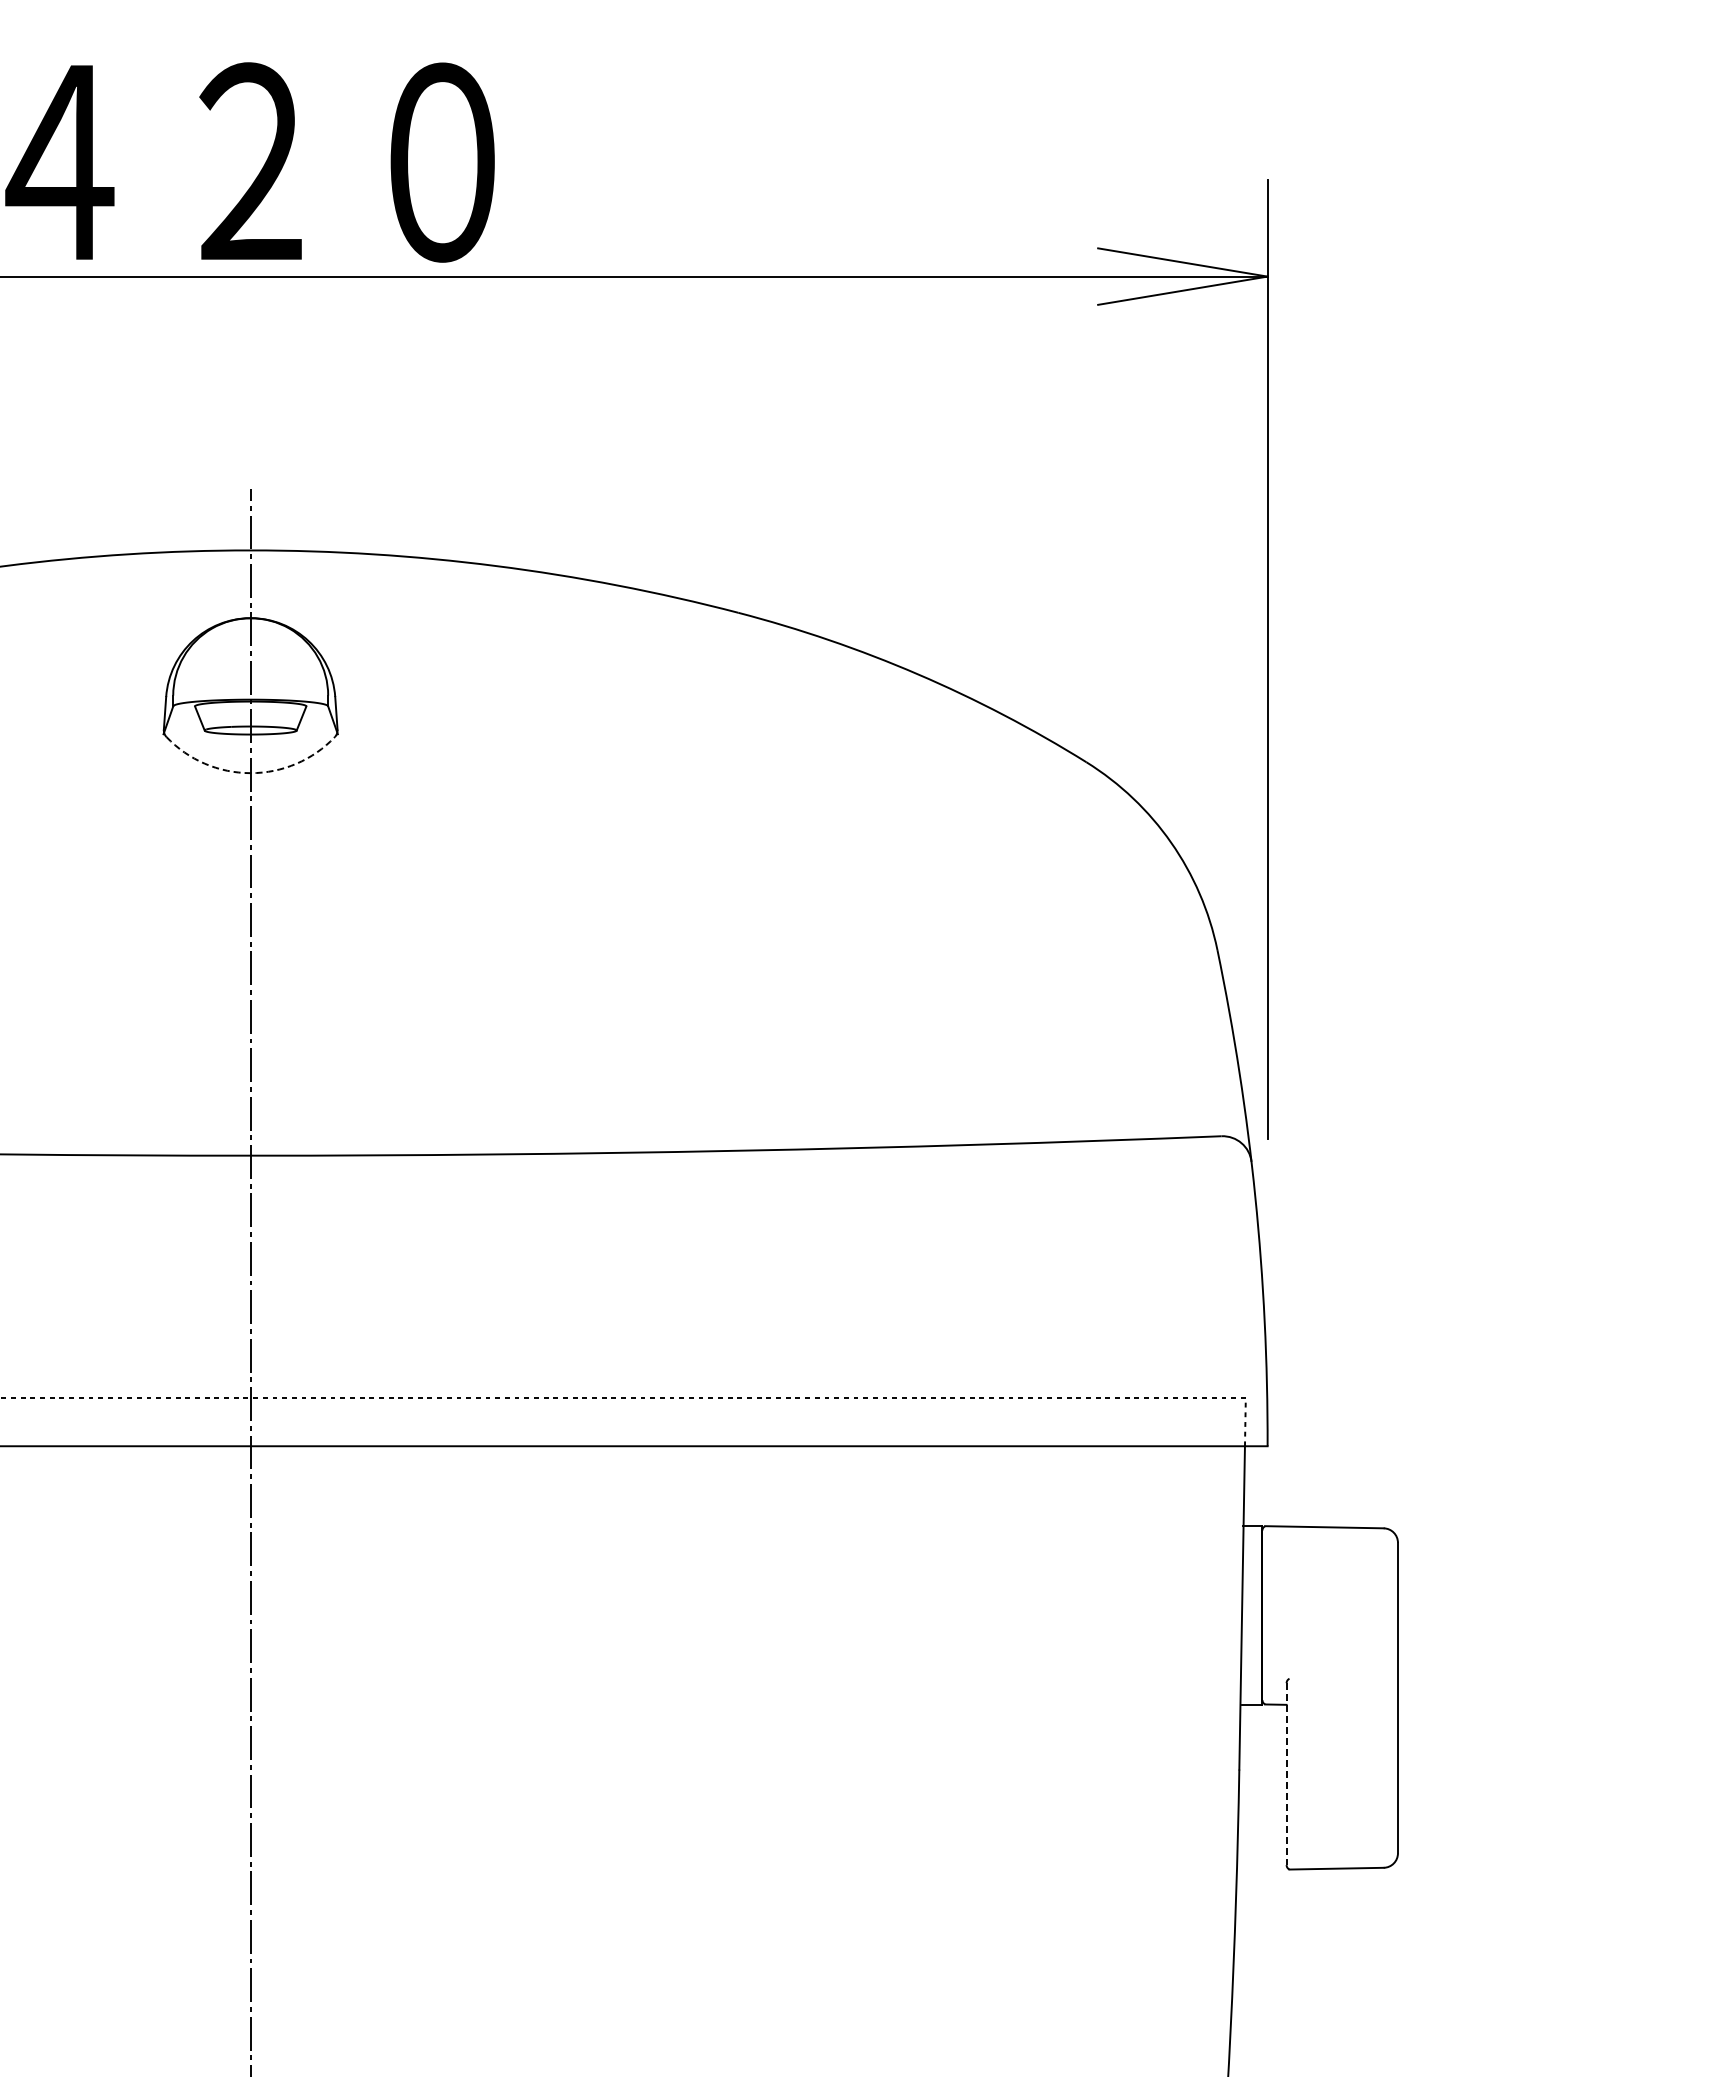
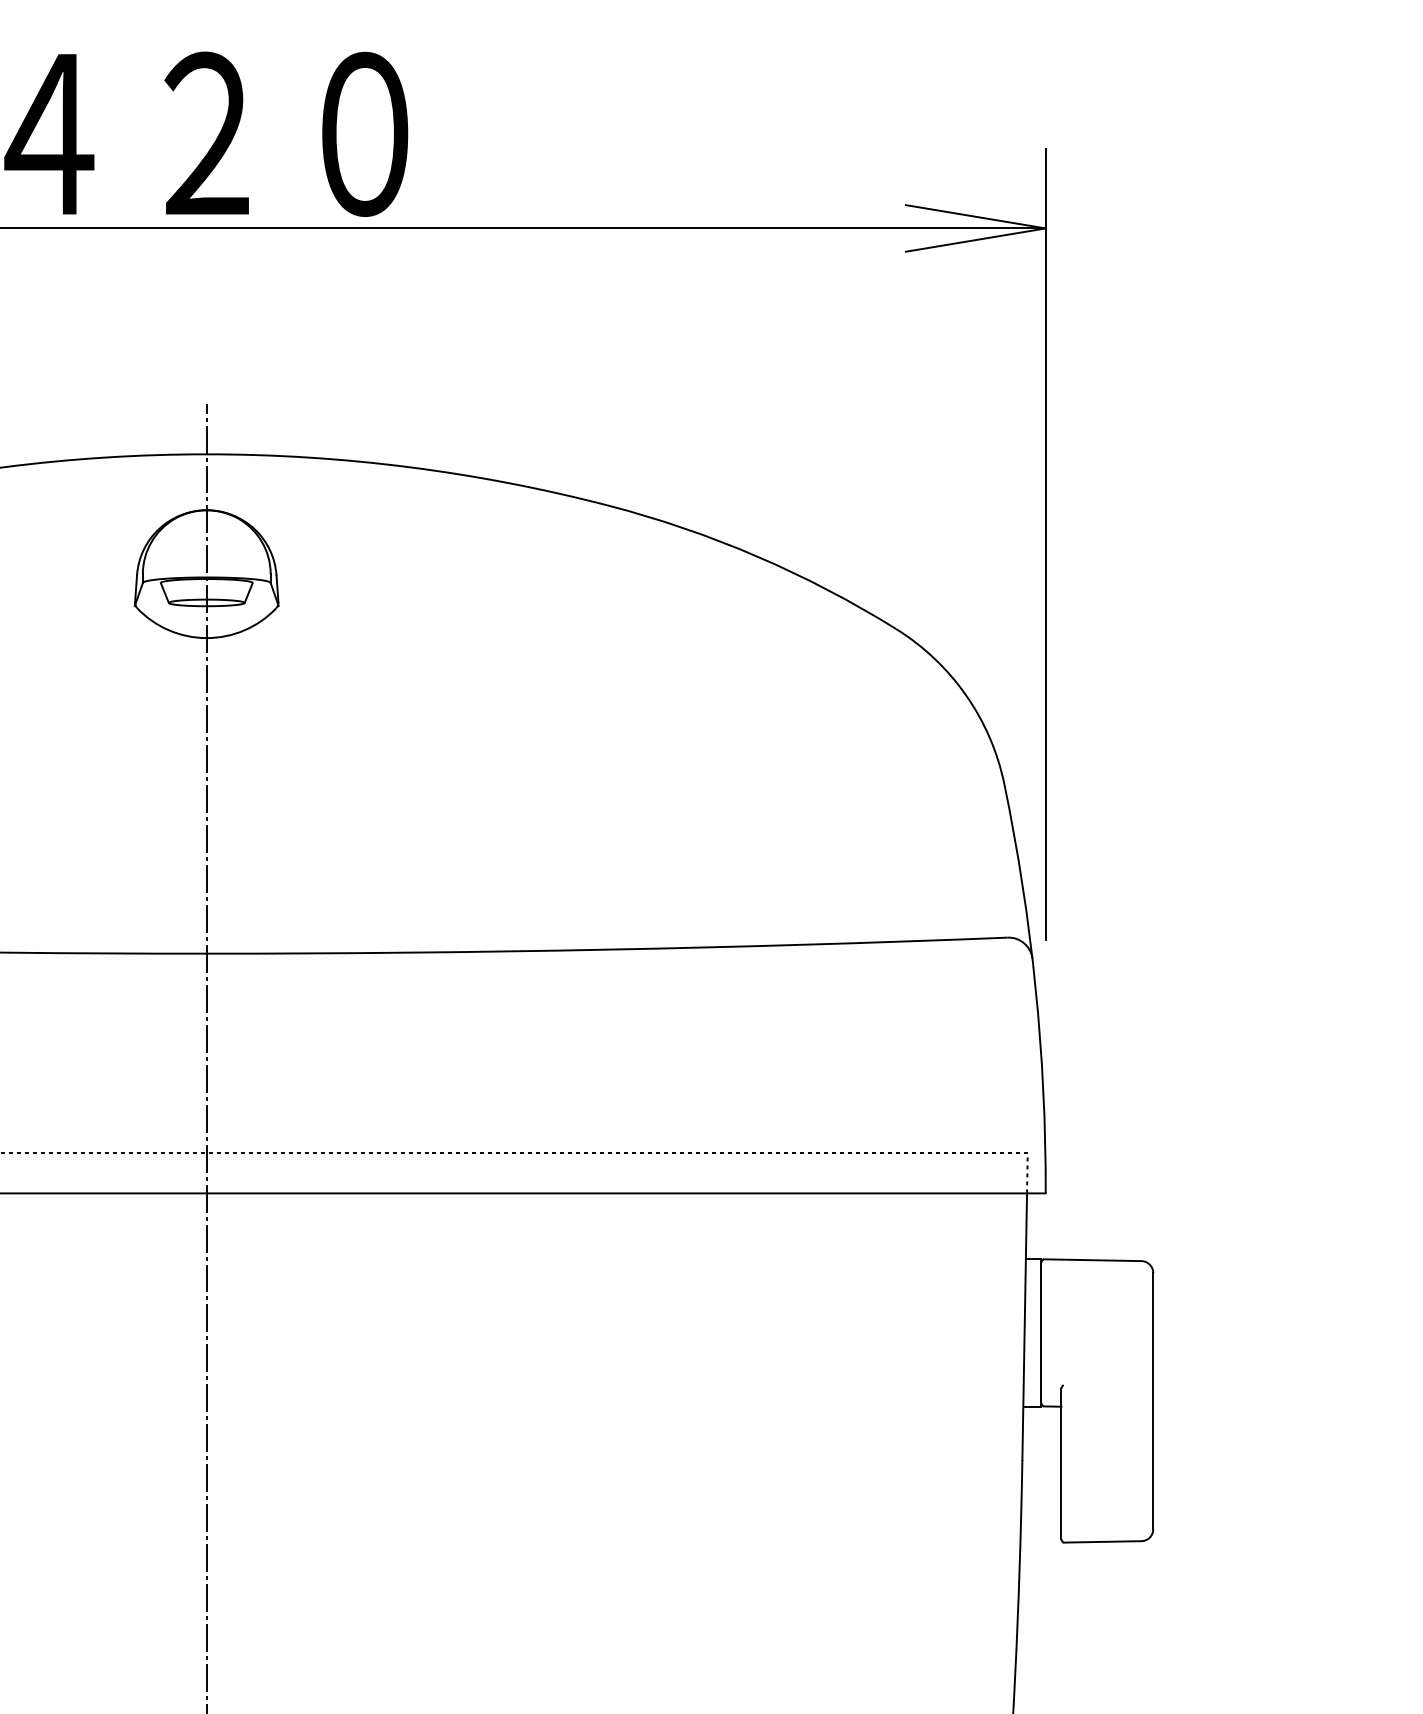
arc: (250, 773) -> (206, 638), dashed -> solid
line: (1286, 1774) -> (1061, 1464), dashed -> solid

